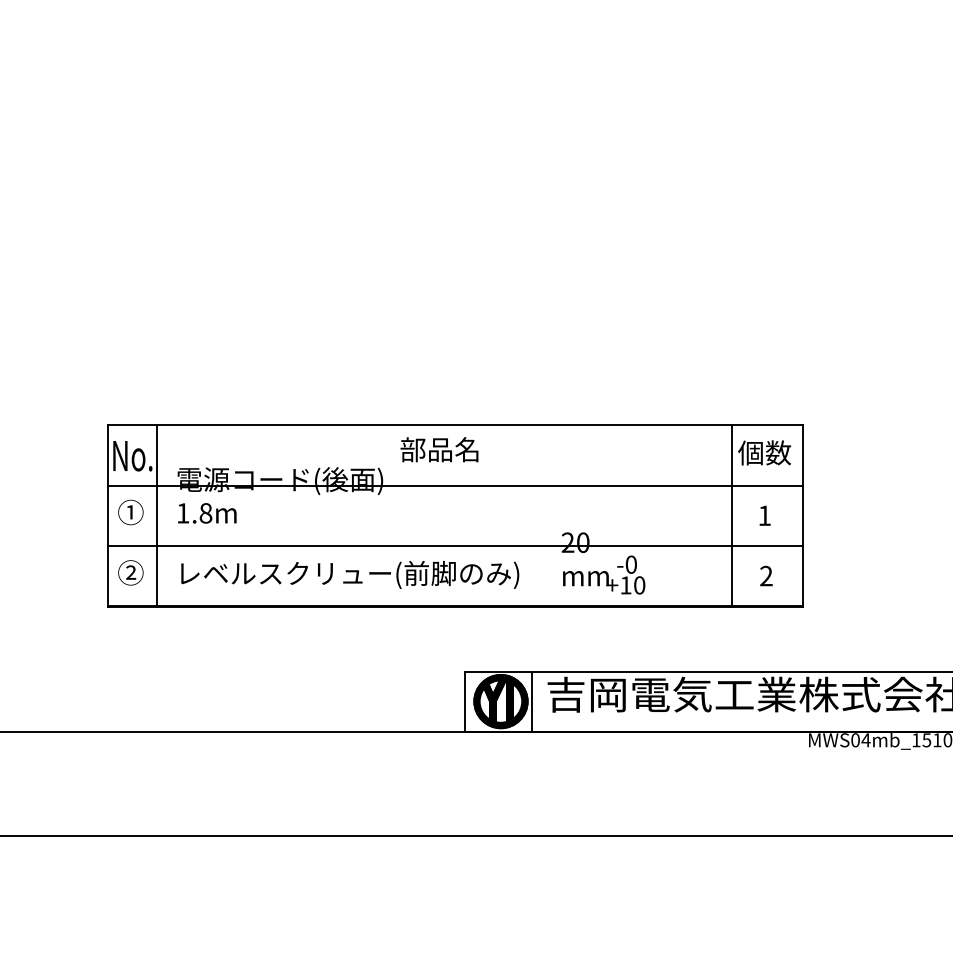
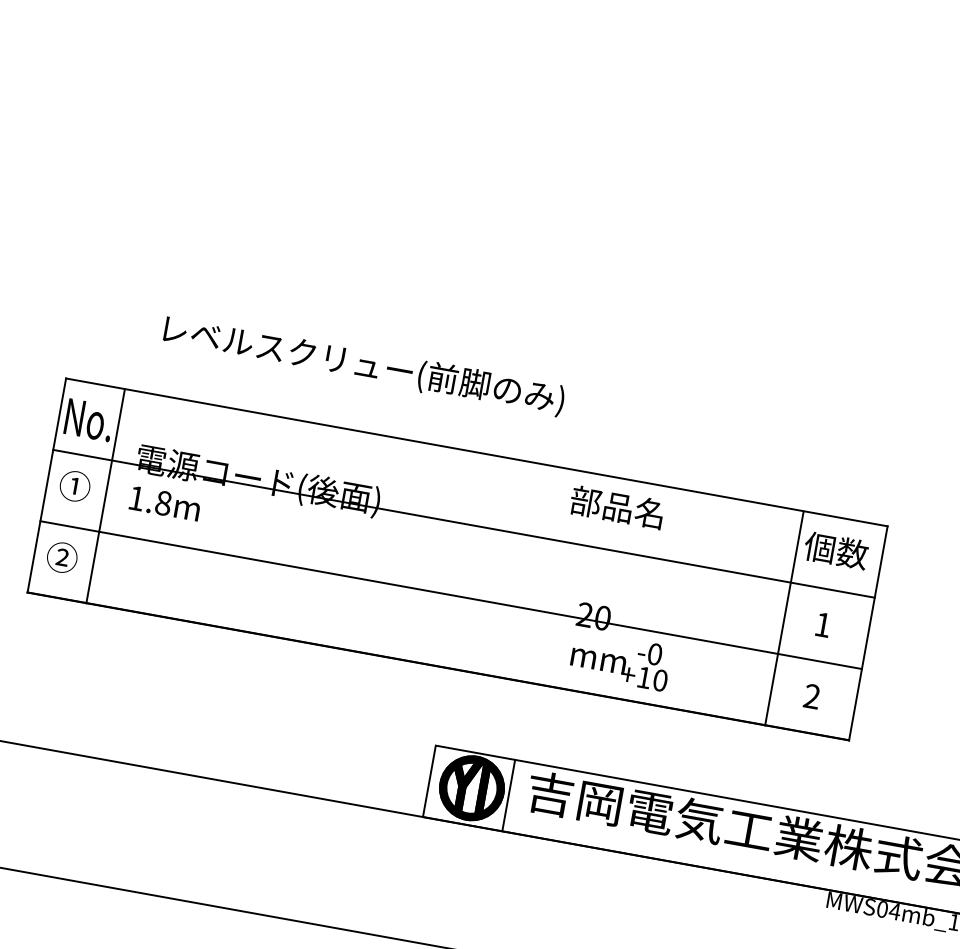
text: (439, 449) -> (617, 507), moved
text: (350, 574) -> (364, 365), moved

